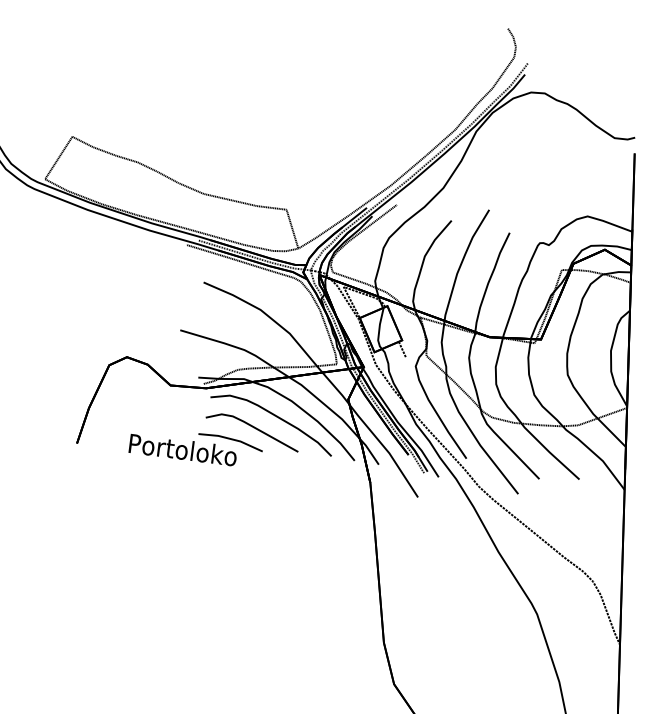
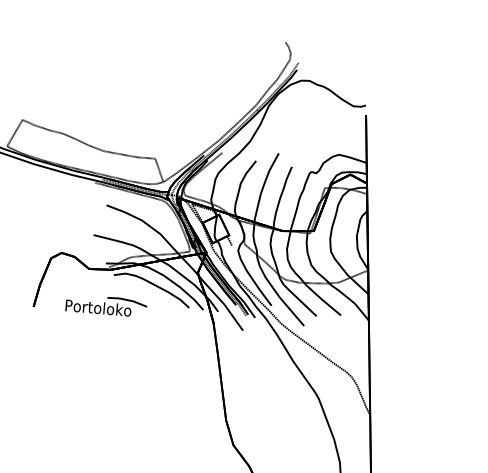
line: (254, 429) -> (141, 293), removed

